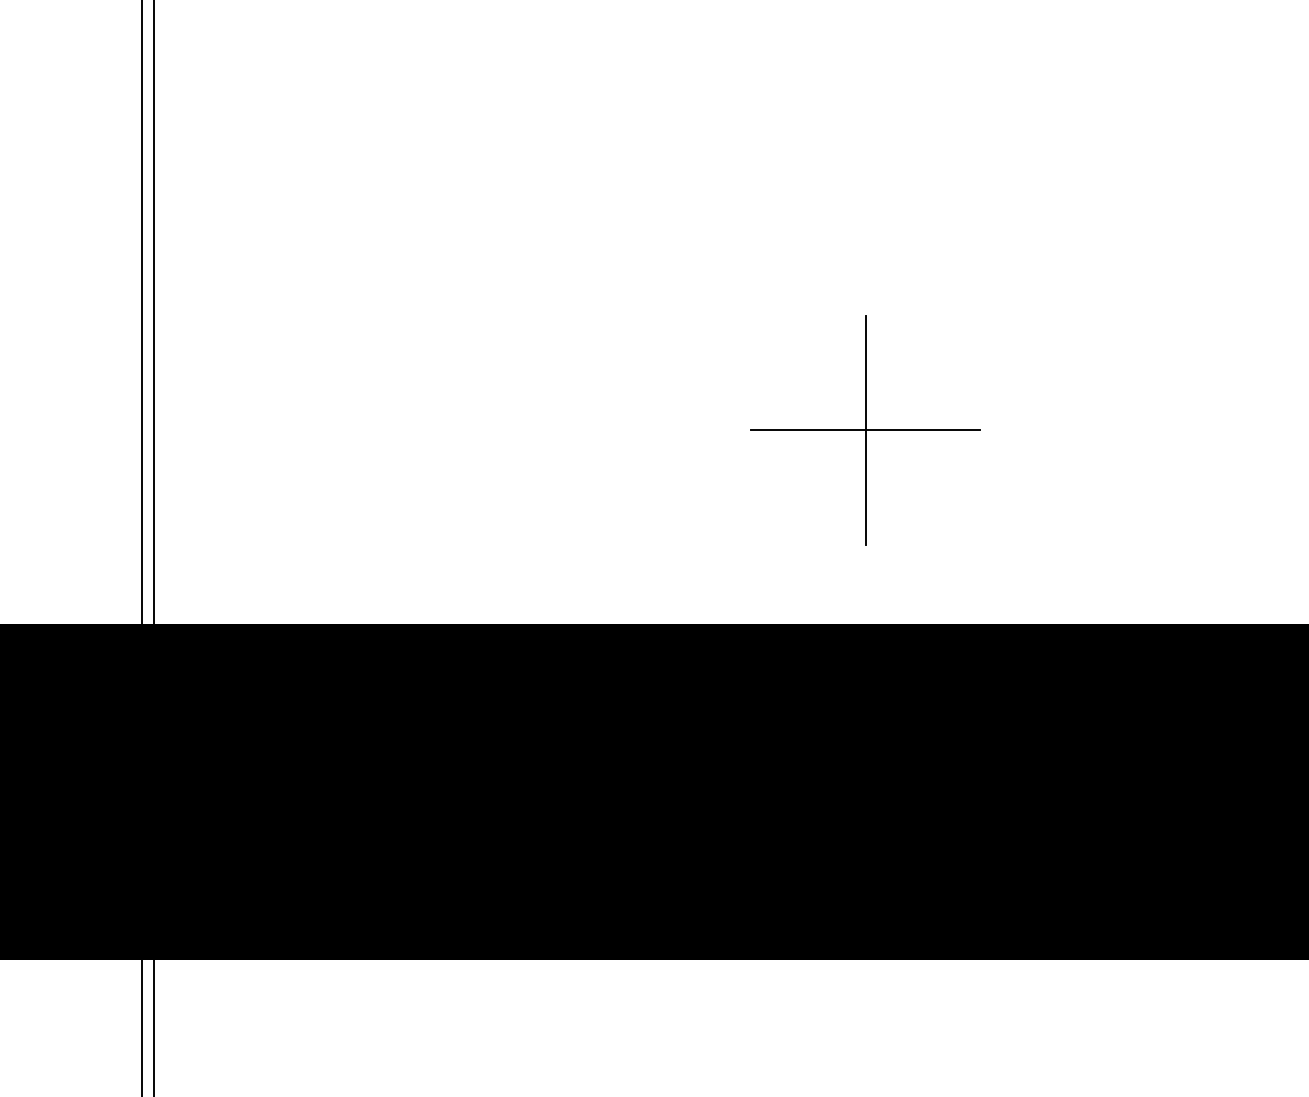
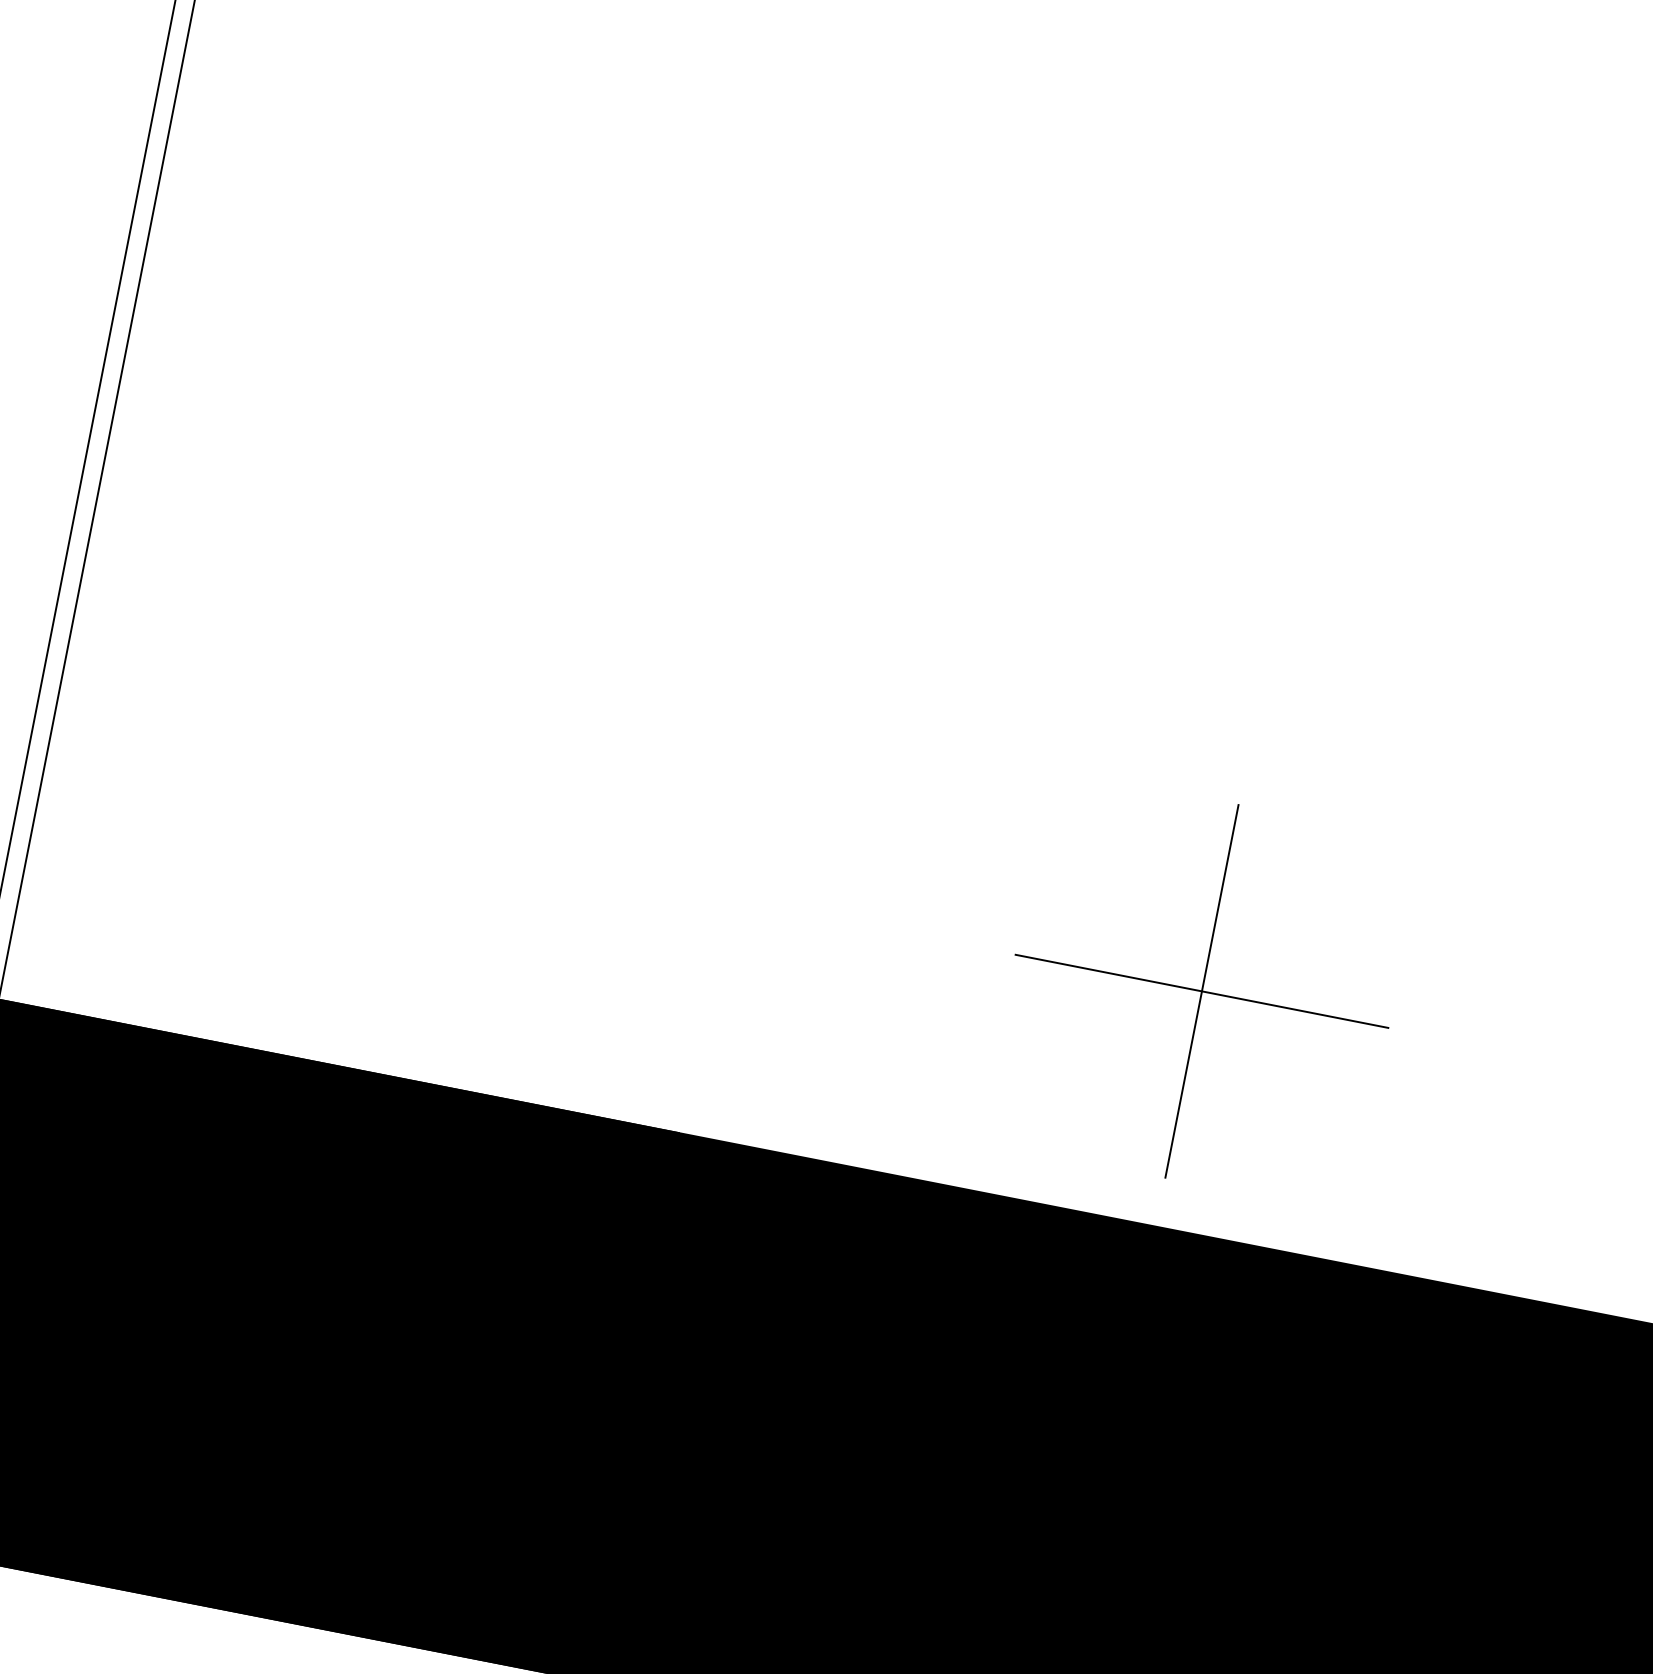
part: (865, 430) -> (1201, 991), moved

